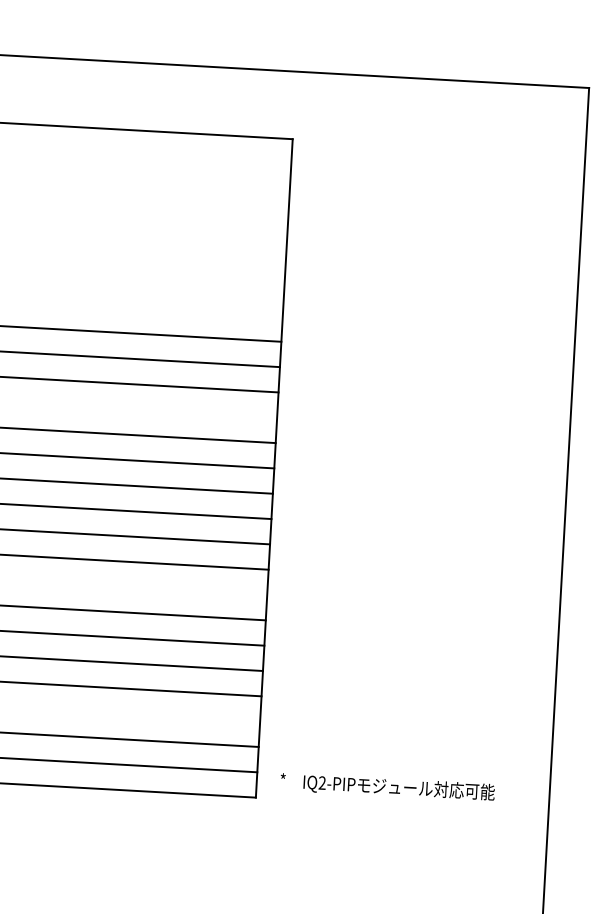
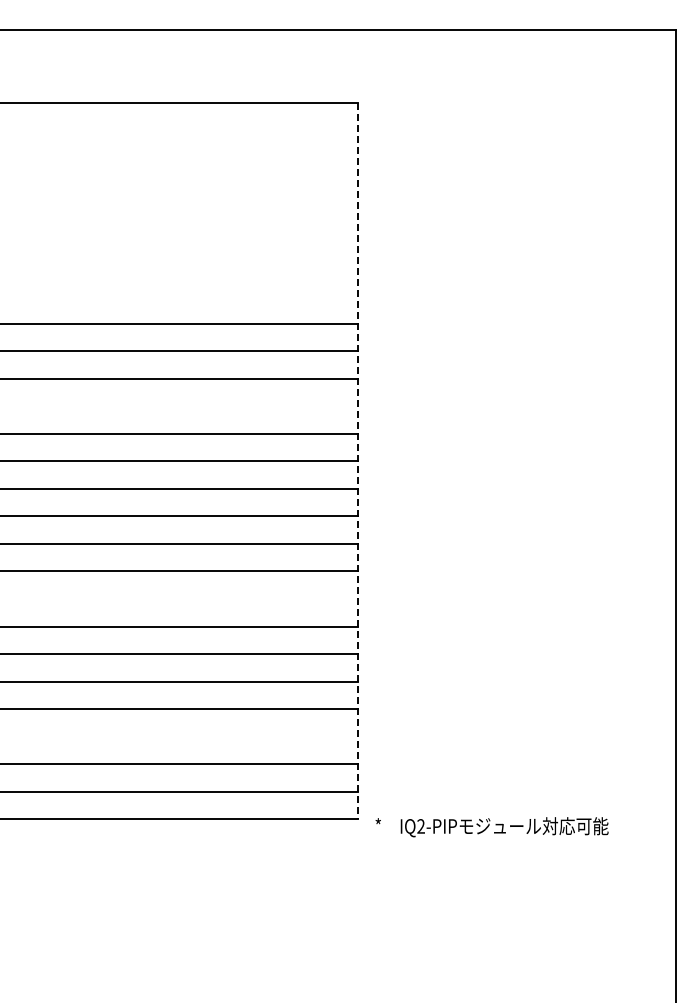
line: (273, 468) -> (357, 461), solid -> dashed
text: (387, 787) -> (491, 827), moved

